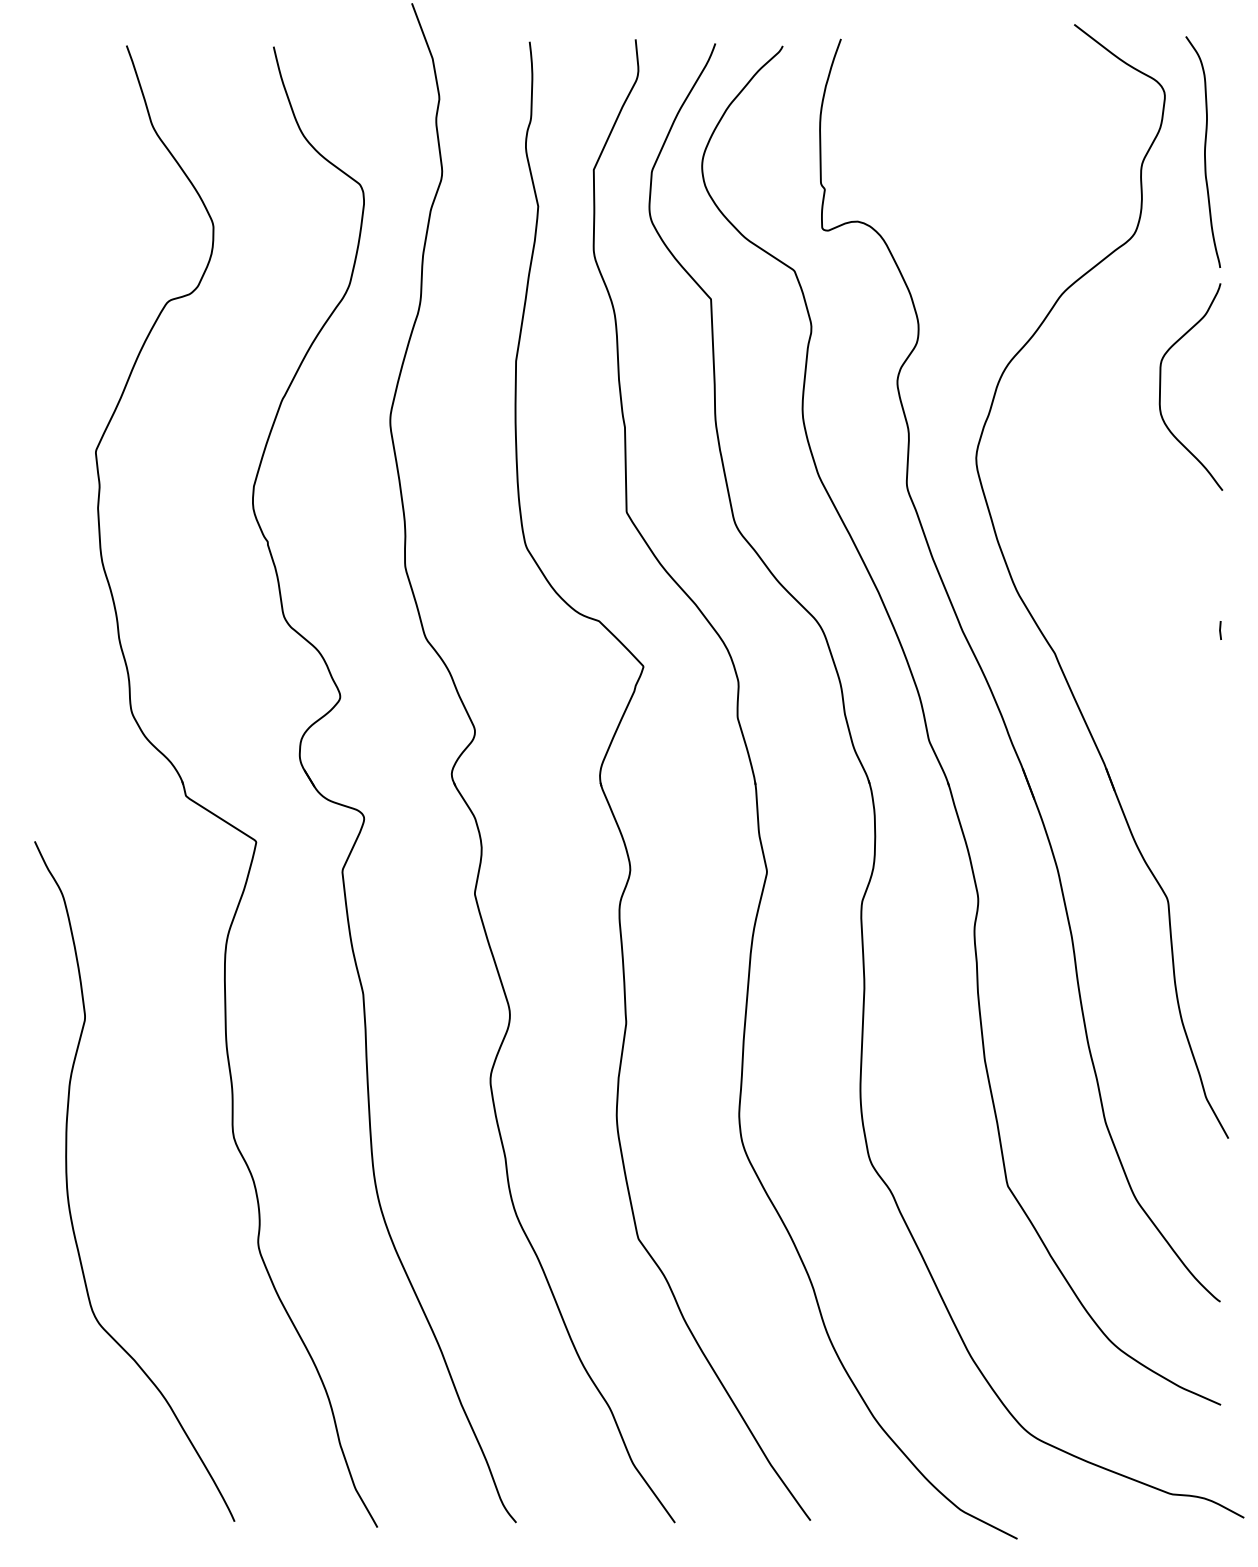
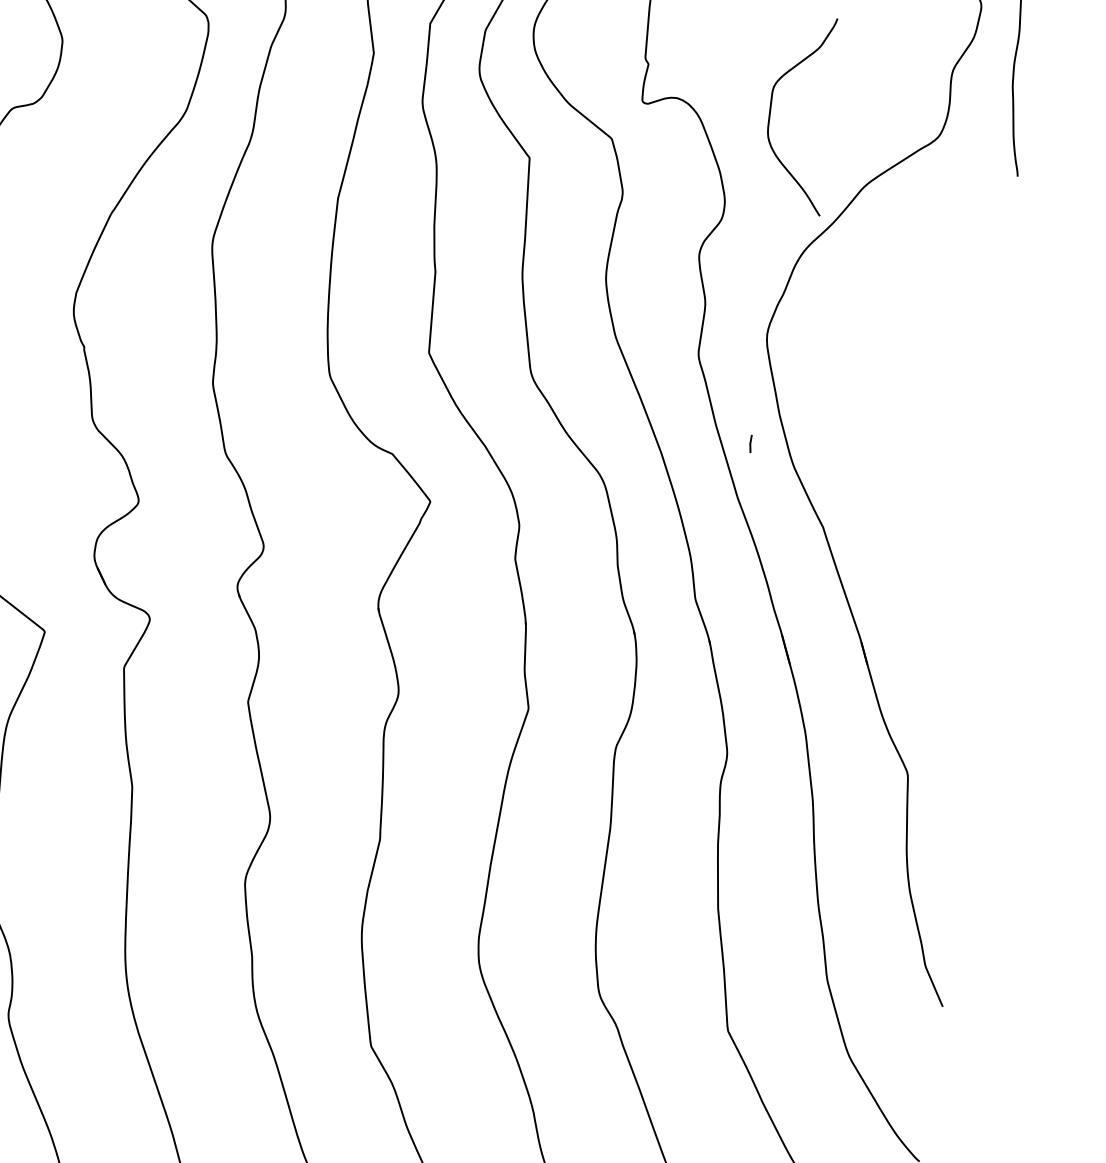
curve: (1161, 384) -> (771, 109), moved
line: (1220, 630) -> (750, 443), moved

